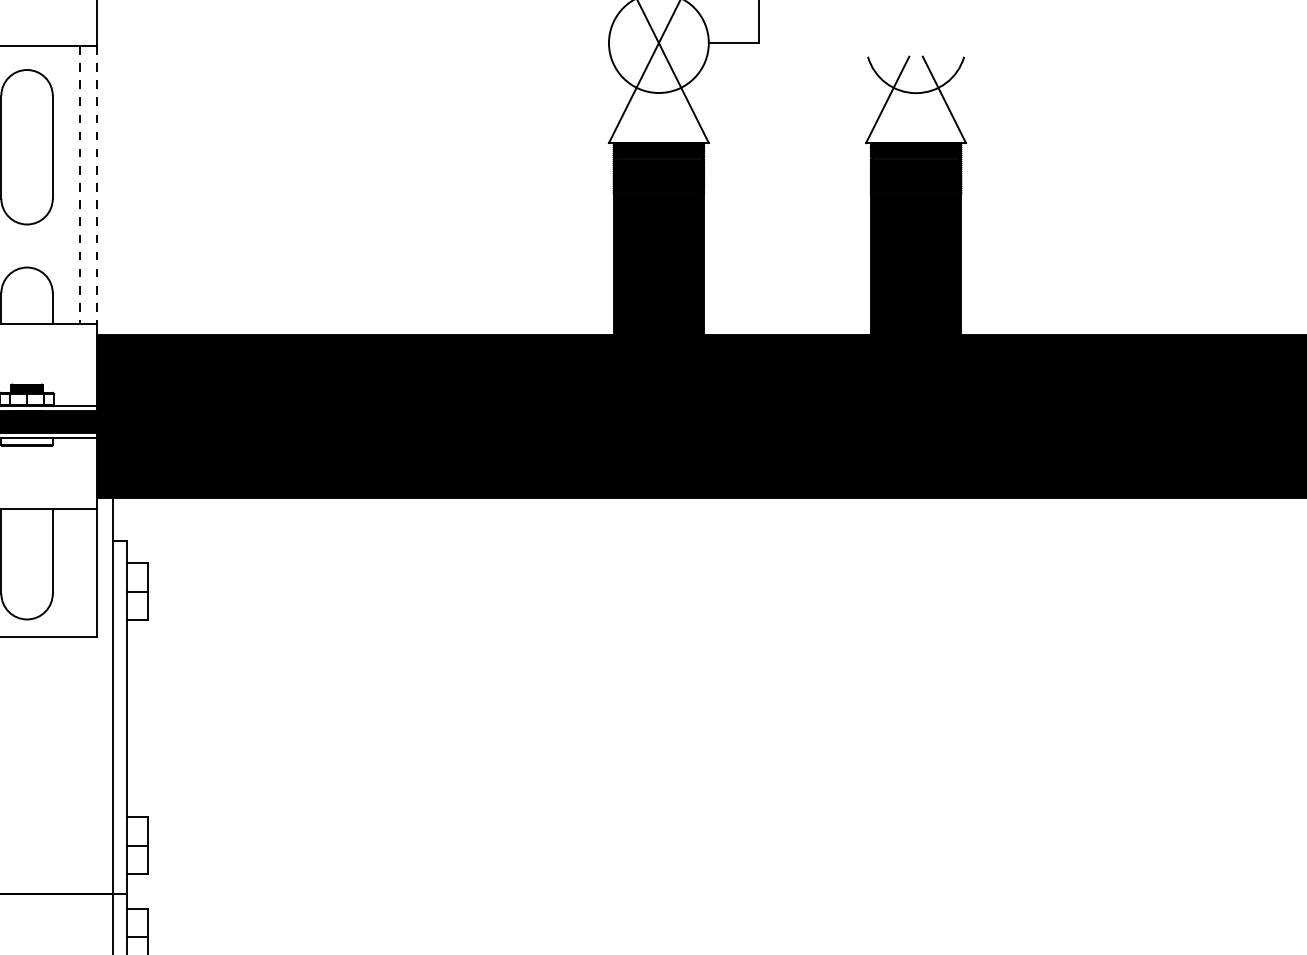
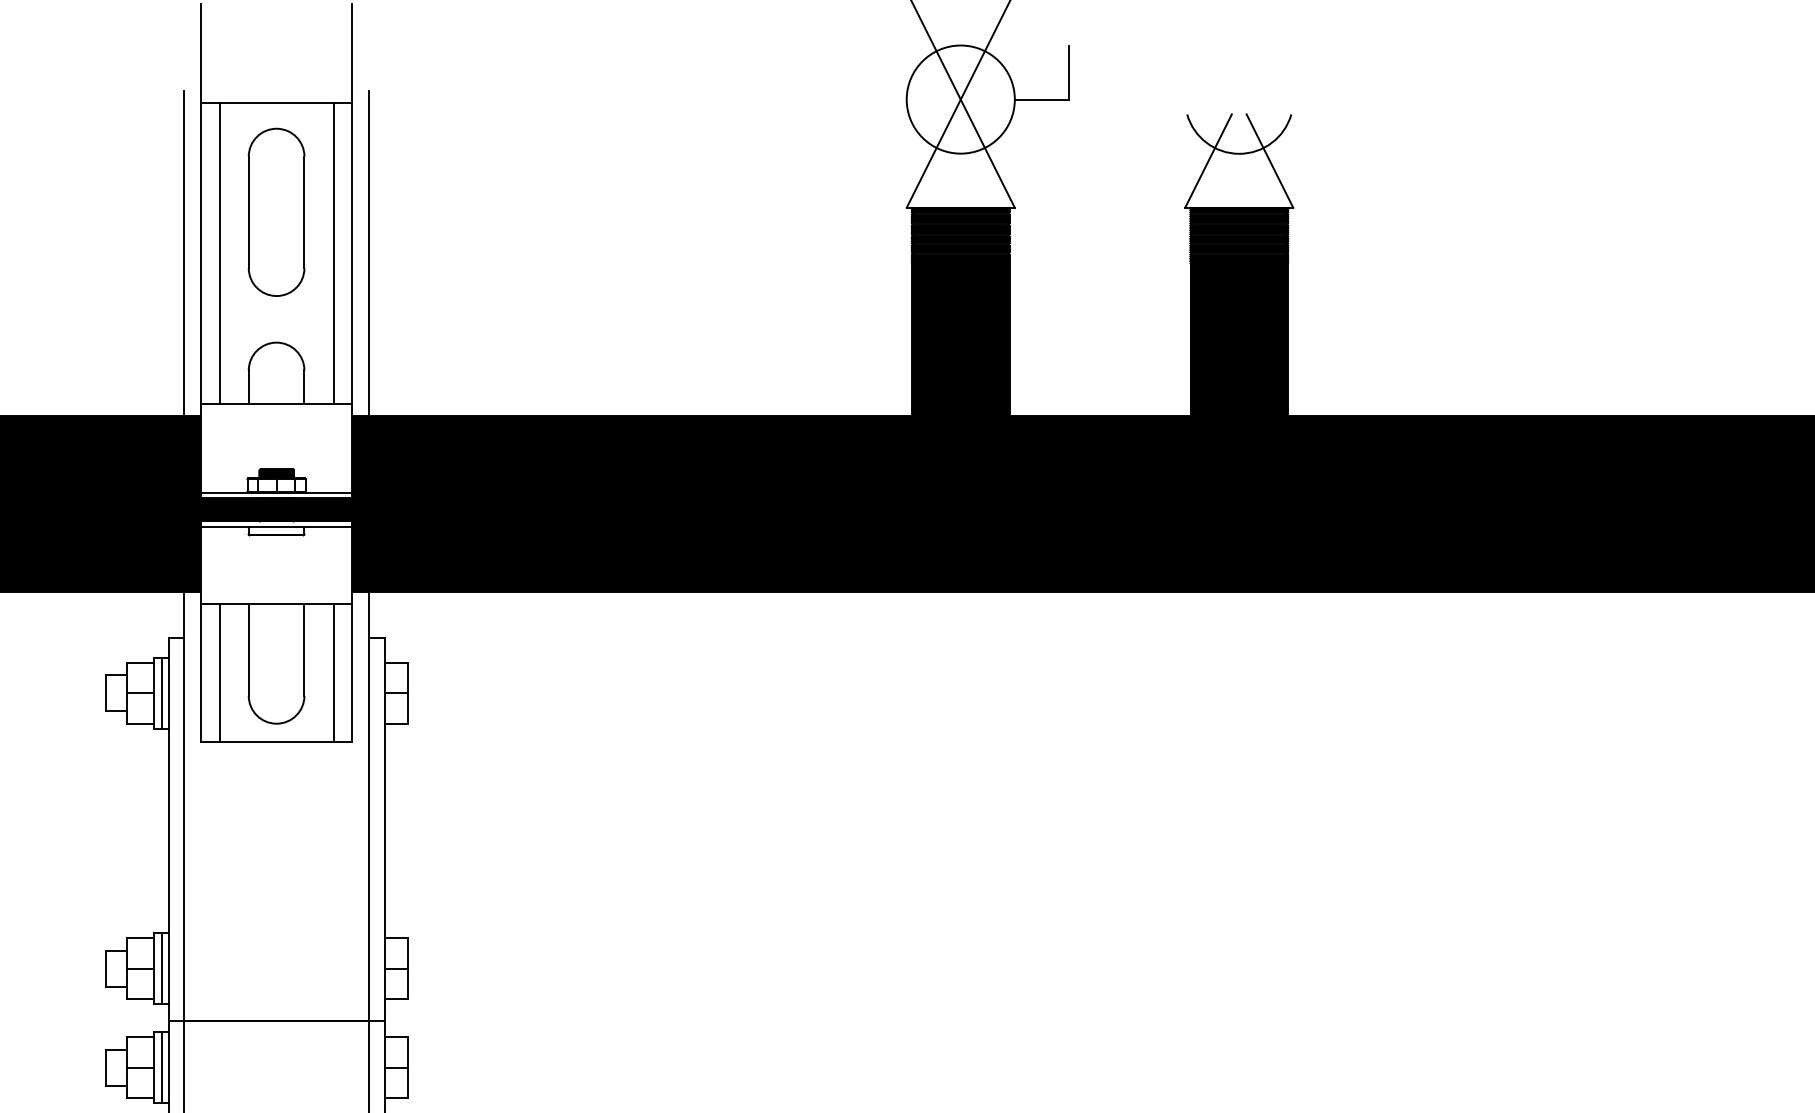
line: (79, 185) -> (333, 253), dashed -> solid
line: (97, 185) -> (352, 253), dashed -> solid
line: (112, 185) -> (369, 253), added
line: (79, 572) -> (333, 672), added

